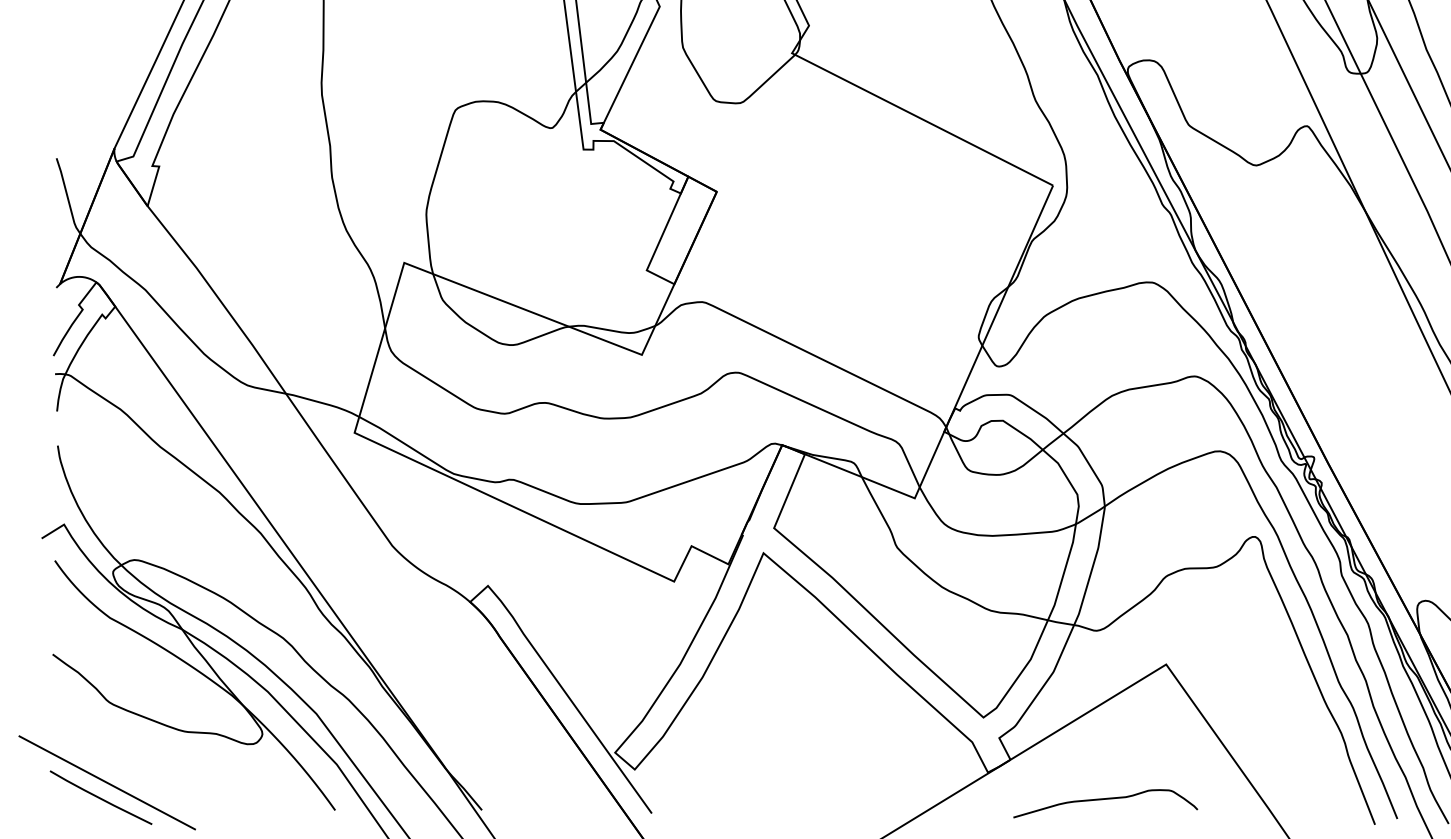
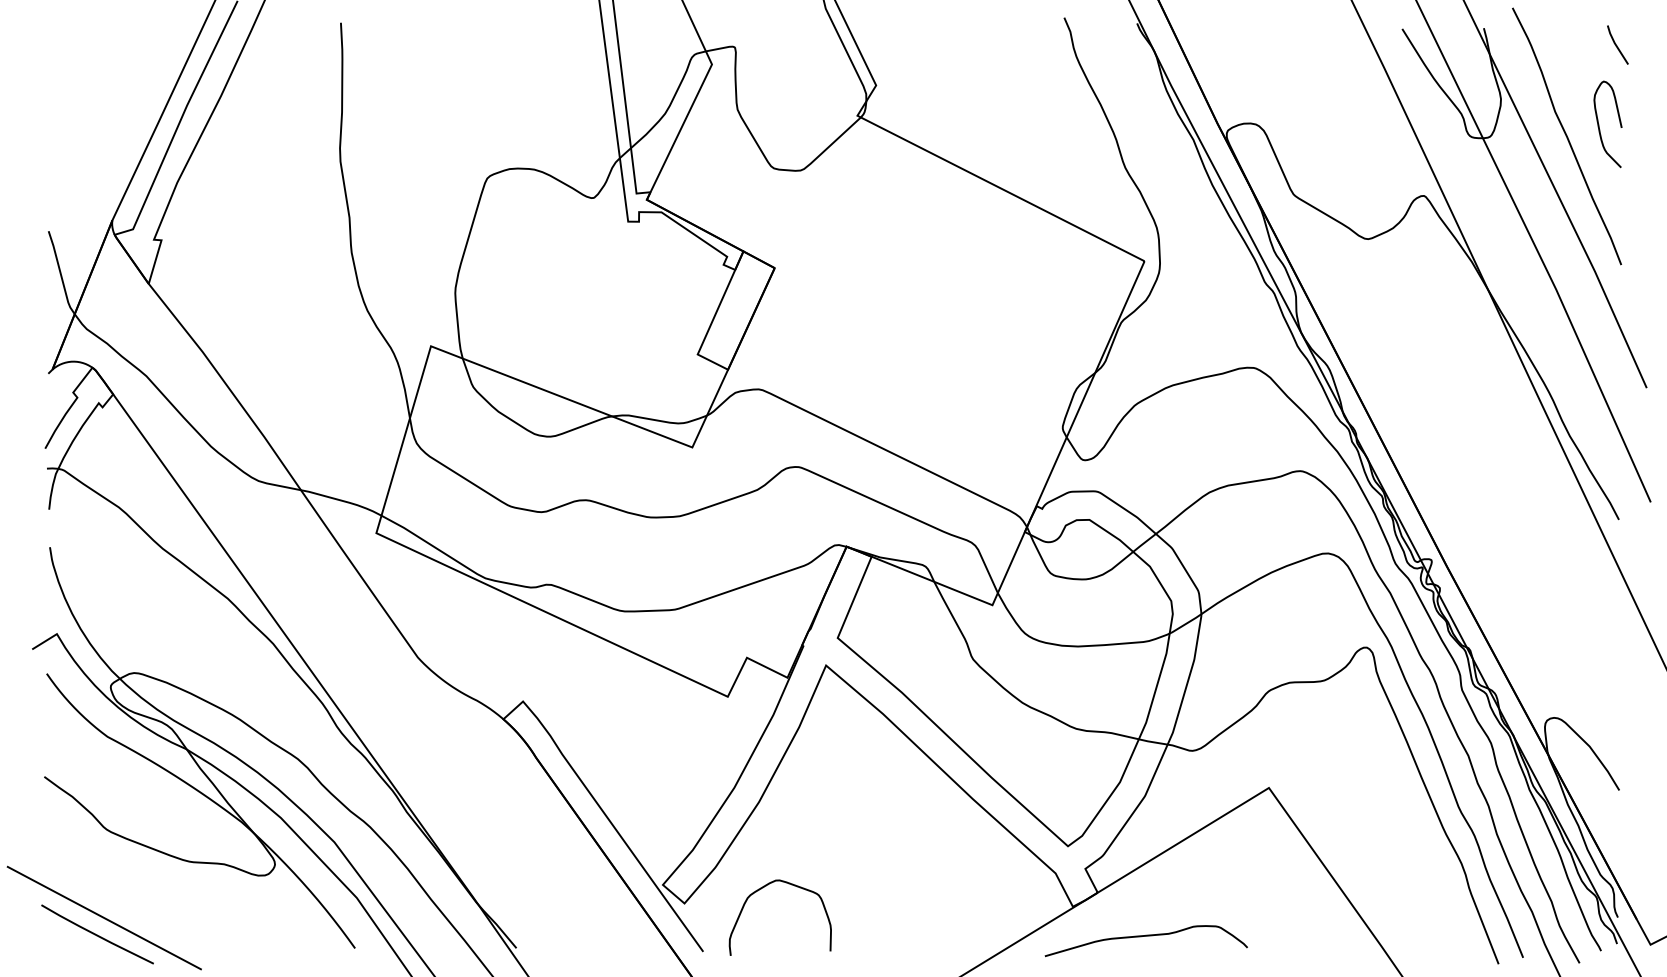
curve: (706, 755) -> (763, 888), added
curve: (1104, 799) -> (1145, 936), moved

